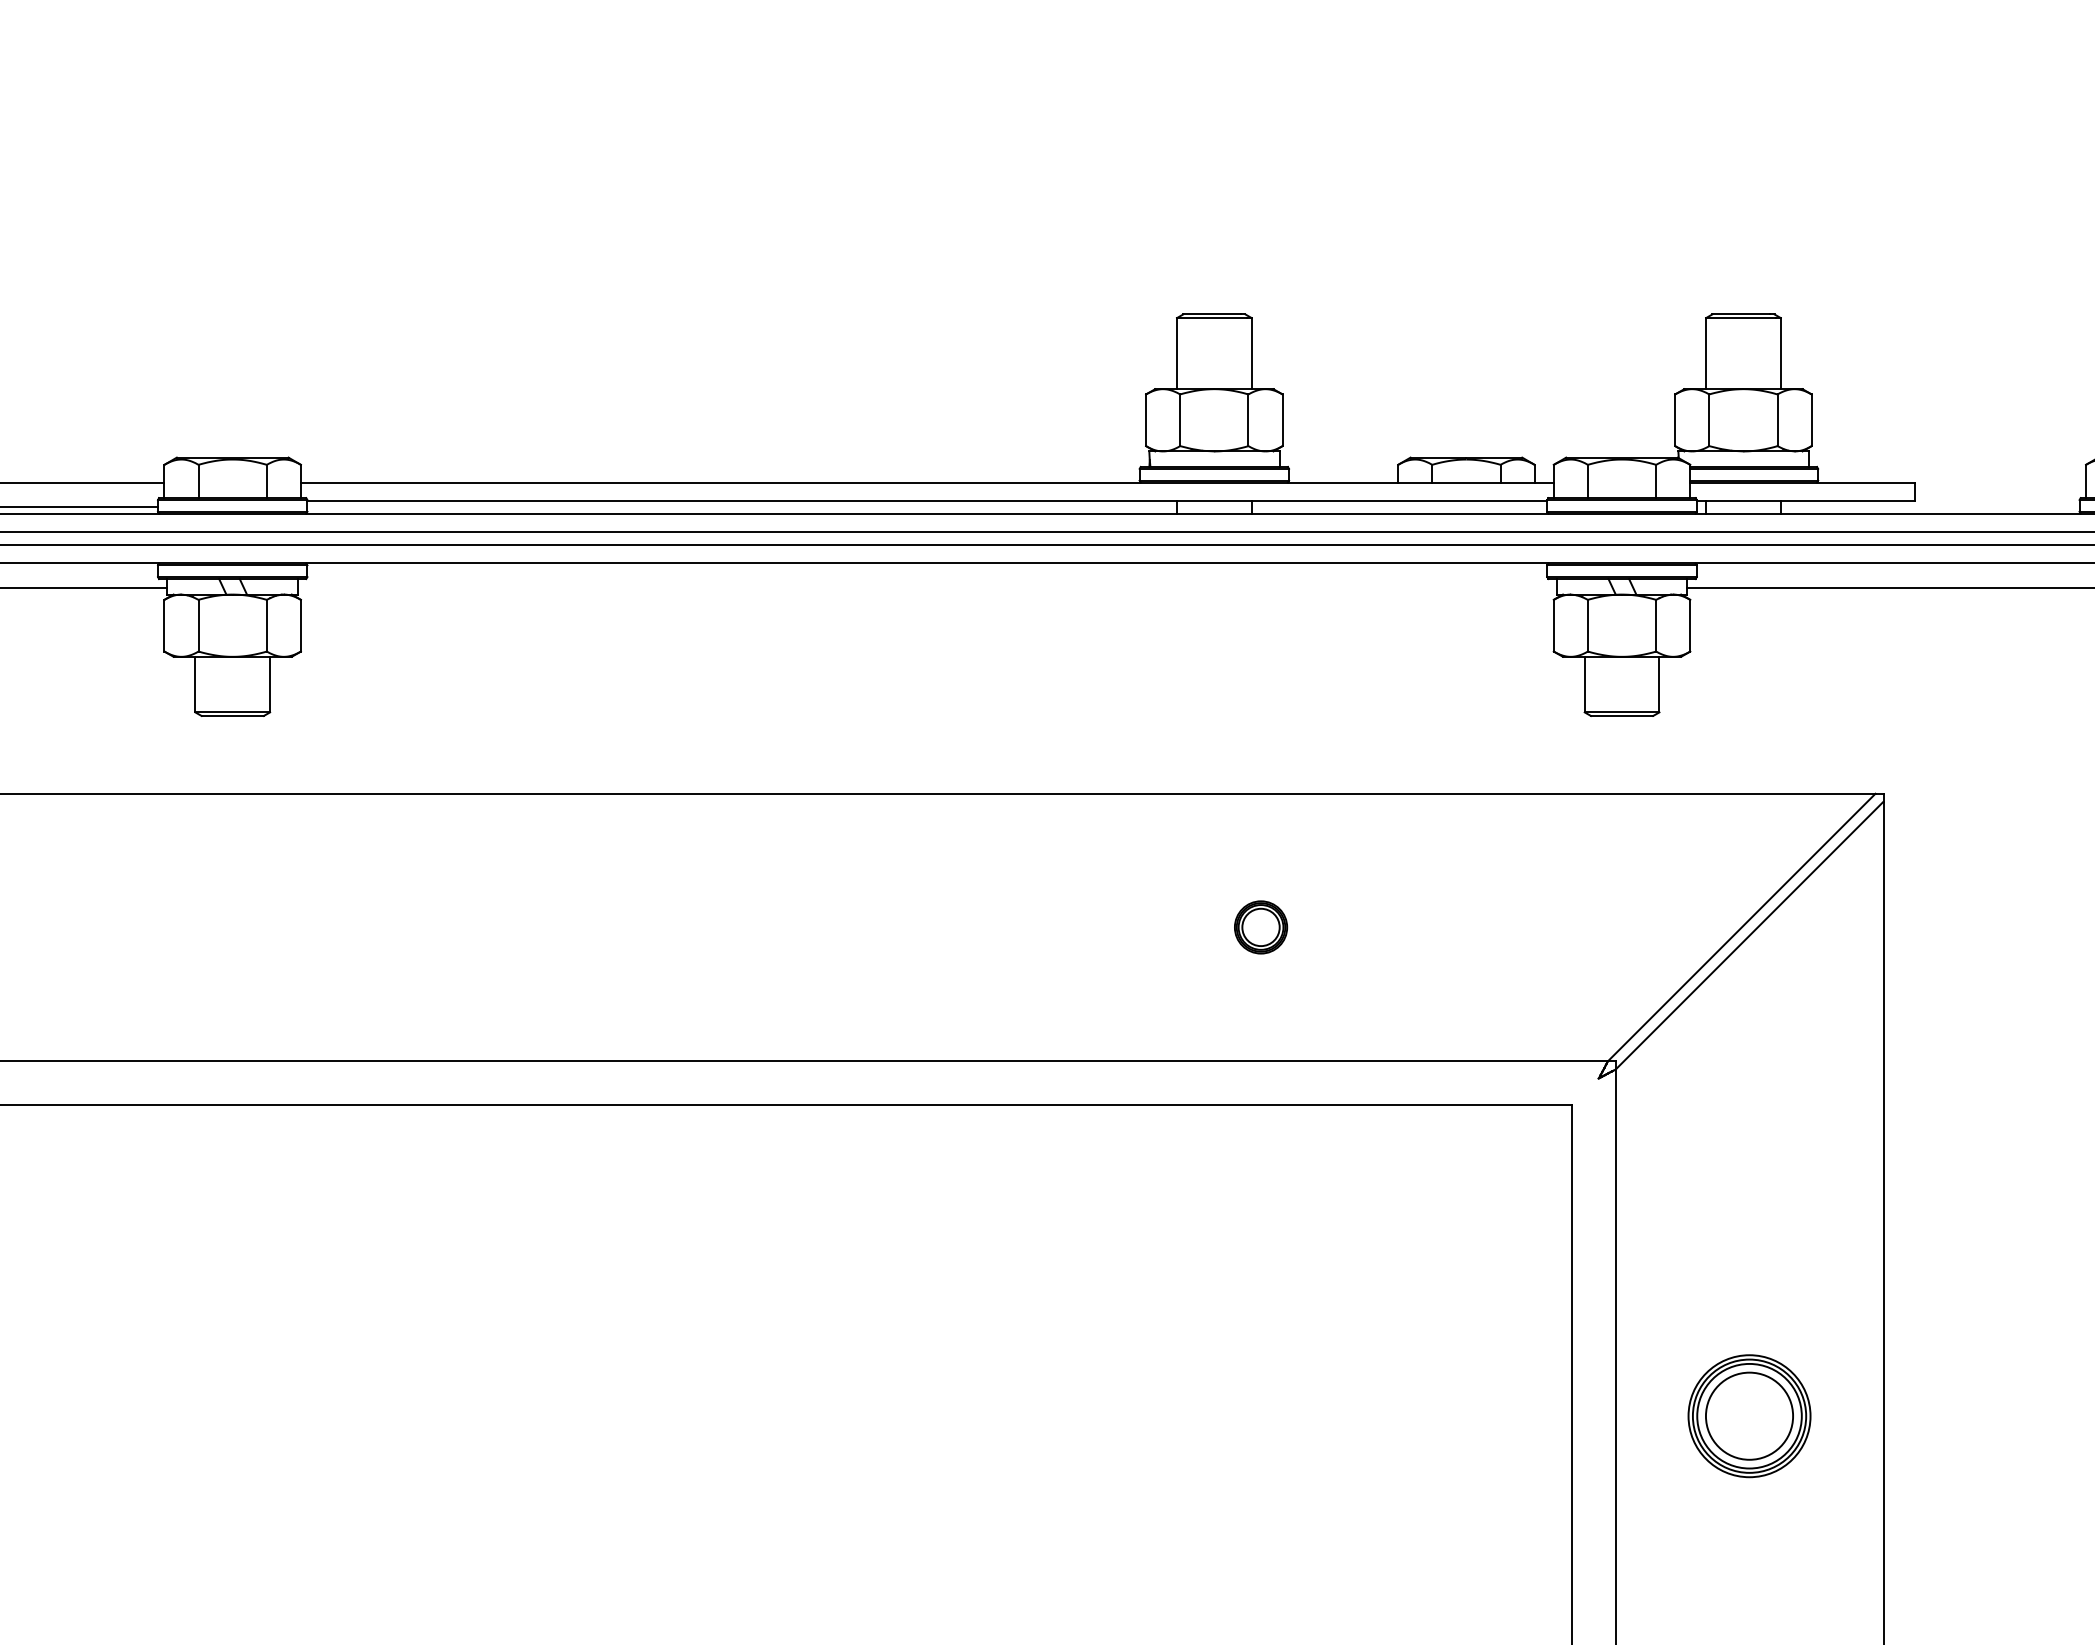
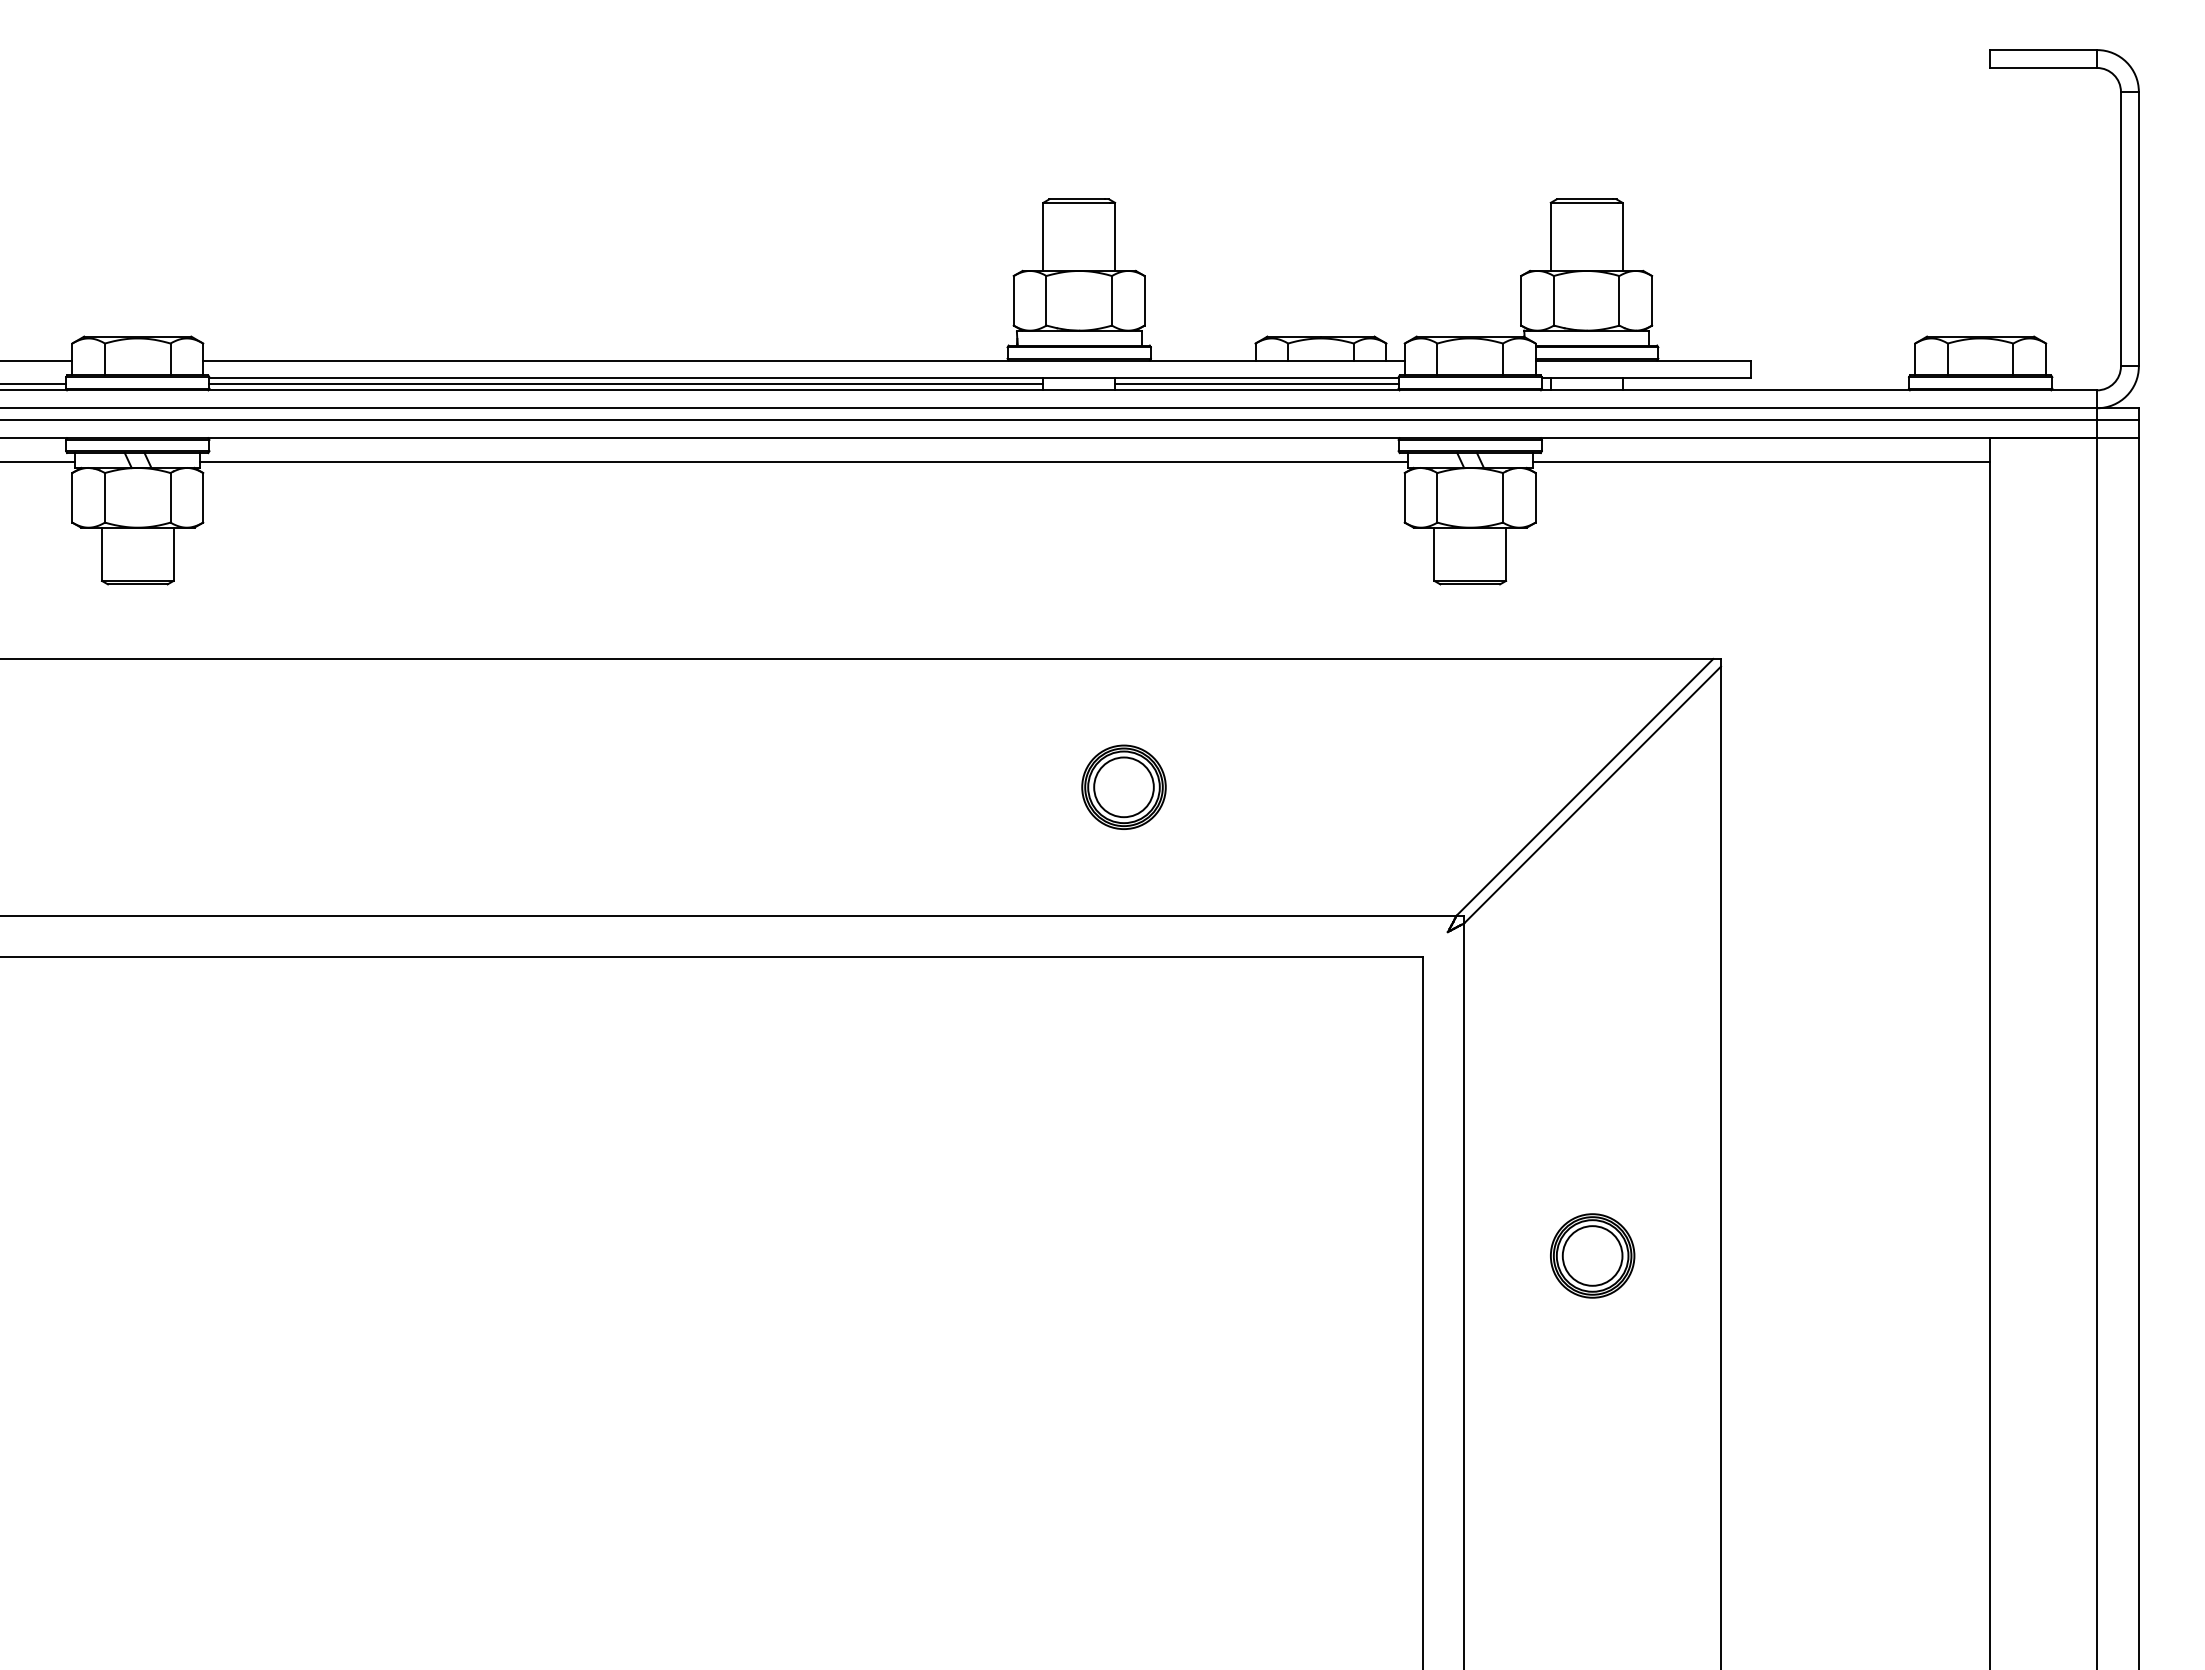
line: (742, 507) -> (626, 384), added
line: (1399, 507) -> (1256, 384), added
line: (926, 587) -> (803, 461), added
part: (1260, 926) -> (1123, 786), size x1.67
part: (1749, 1415) -> (1592, 1255), size x0.71

